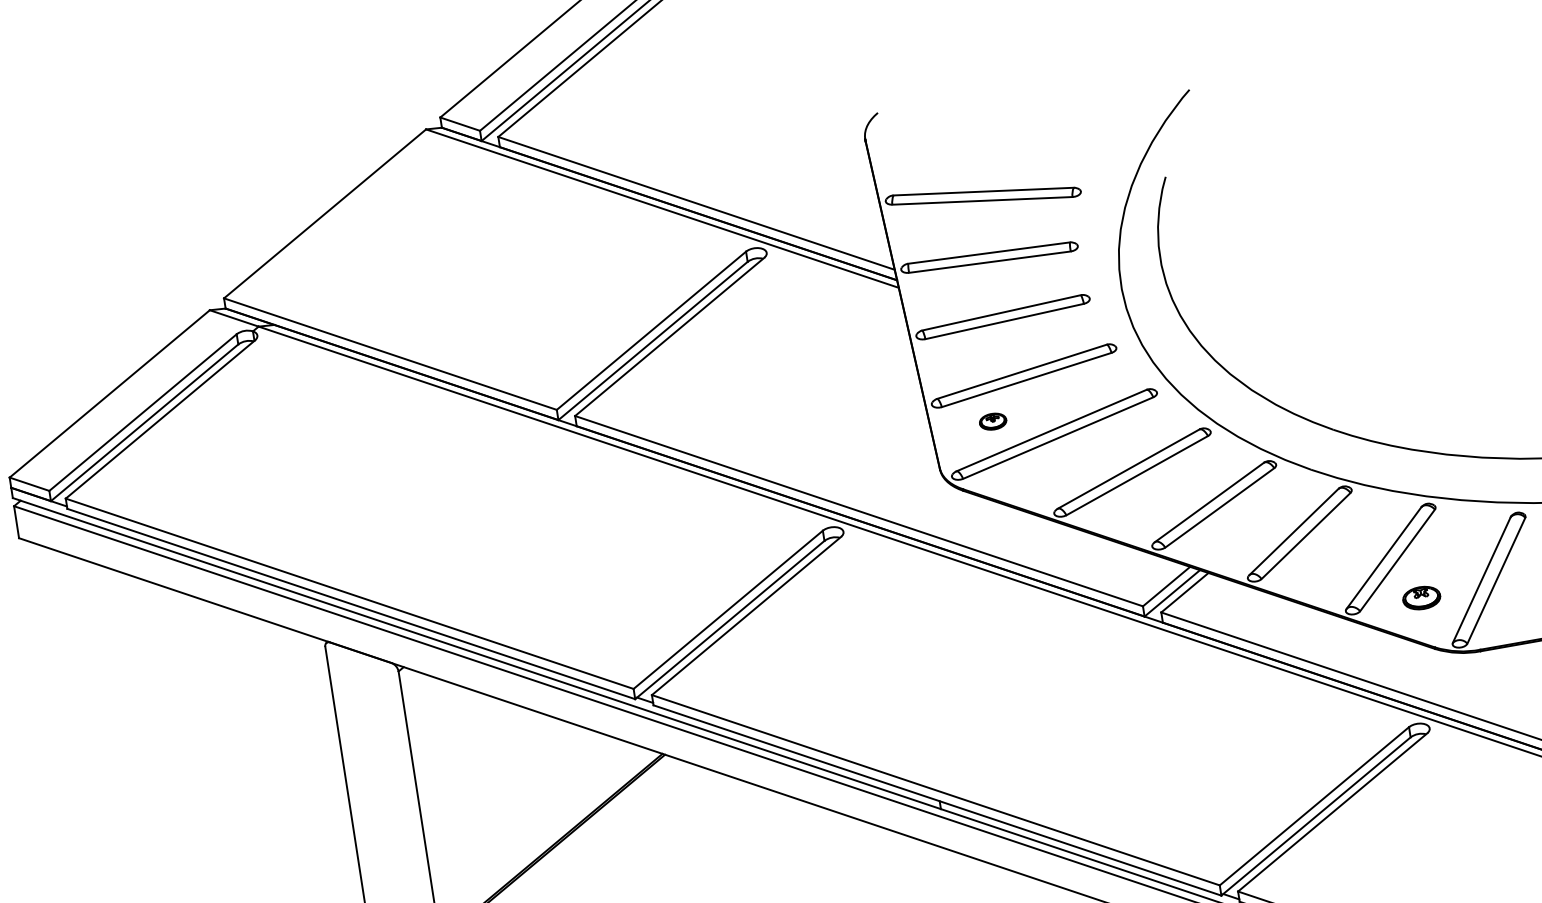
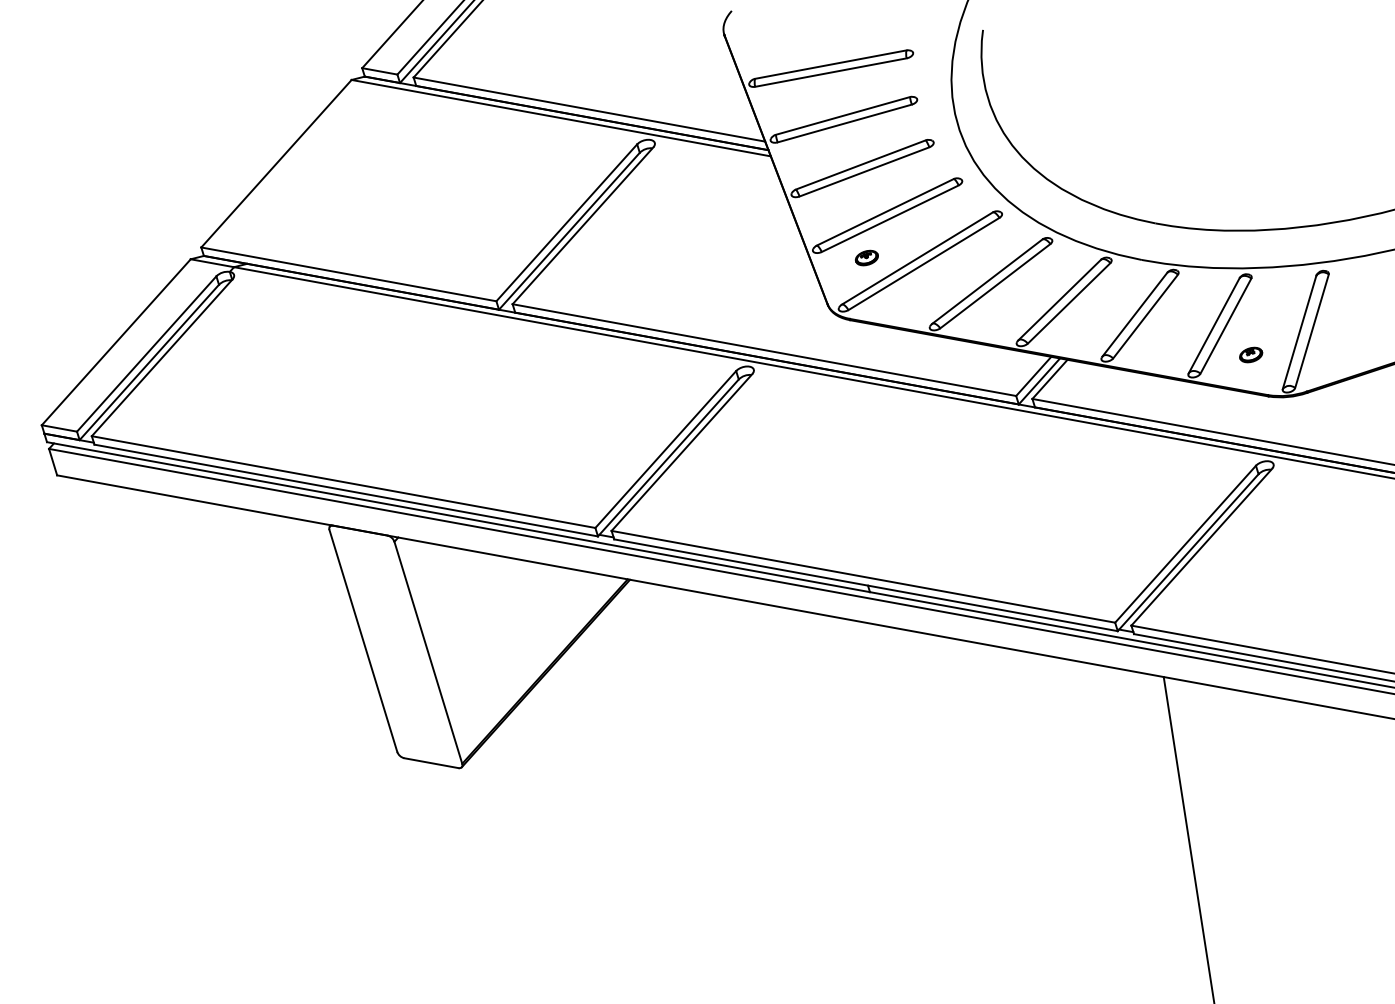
part: (1422, 597) -> (1251, 354), size x0.71

